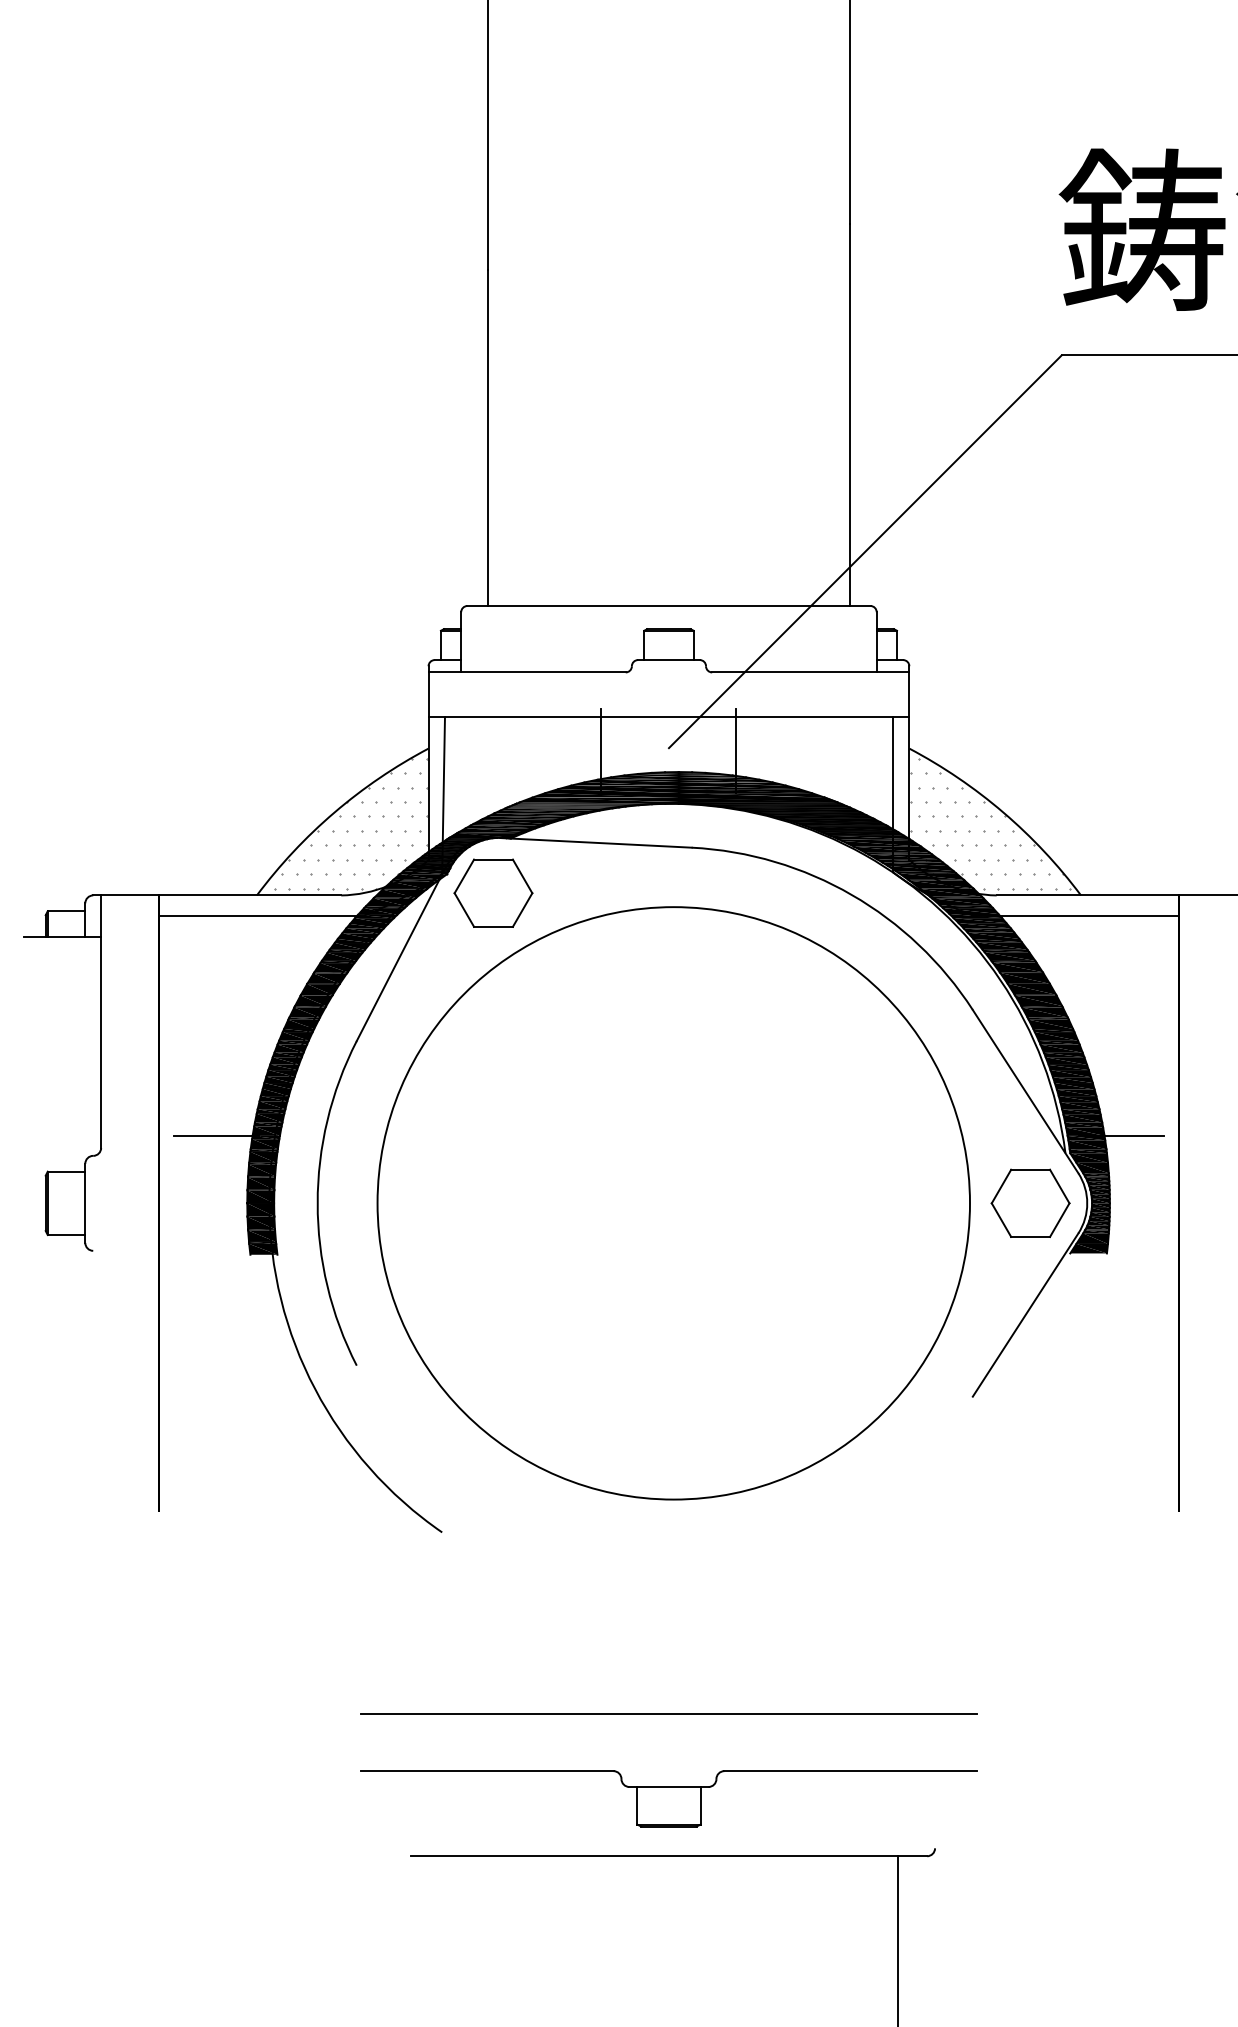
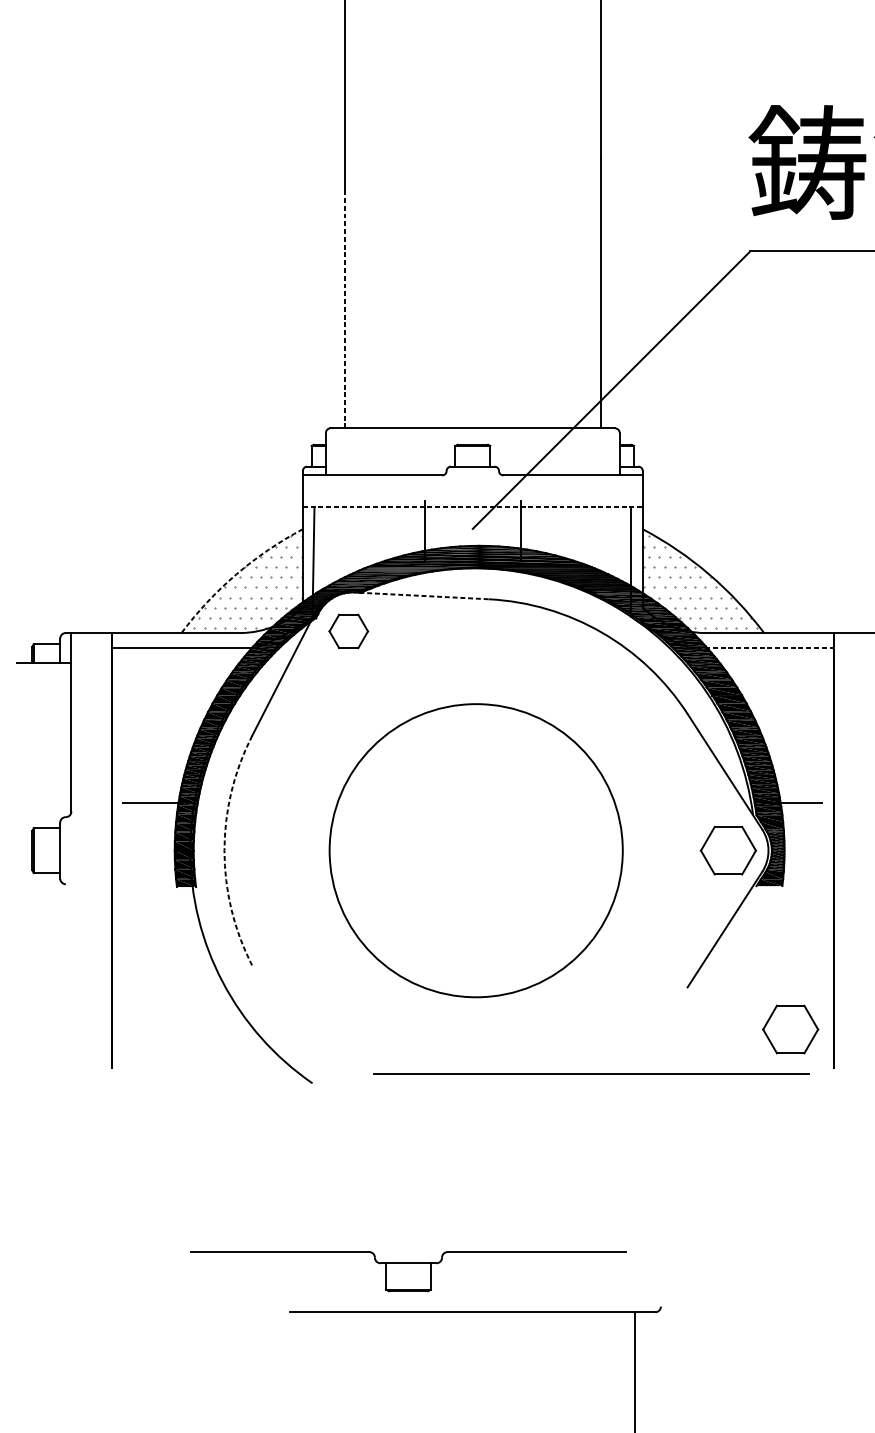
line: (488, 437) -> (345, 309), solid -> dashed
line: (669, 717) -> (473, 507), solid -> dashed
arc: (334, 812) -> (236, 574), solid -> dashed
line: (595, 842) -> (420, 595), solid -> dashed
part: (493, 892) -> (348, 630), size x0.7
line: (1077, 916) -> (761, 647), solid -> dashed
arc: (317, 1203) -> (224, 850), solid -> dashed
circle: (673, 1203) -> (476, 850), size x0.7
part: (1118, 1455) -> (790, 1028), added
line: (668, 1713) -> (591, 1074), moved
part: (668, 1798) -> (408, 1271), moved

